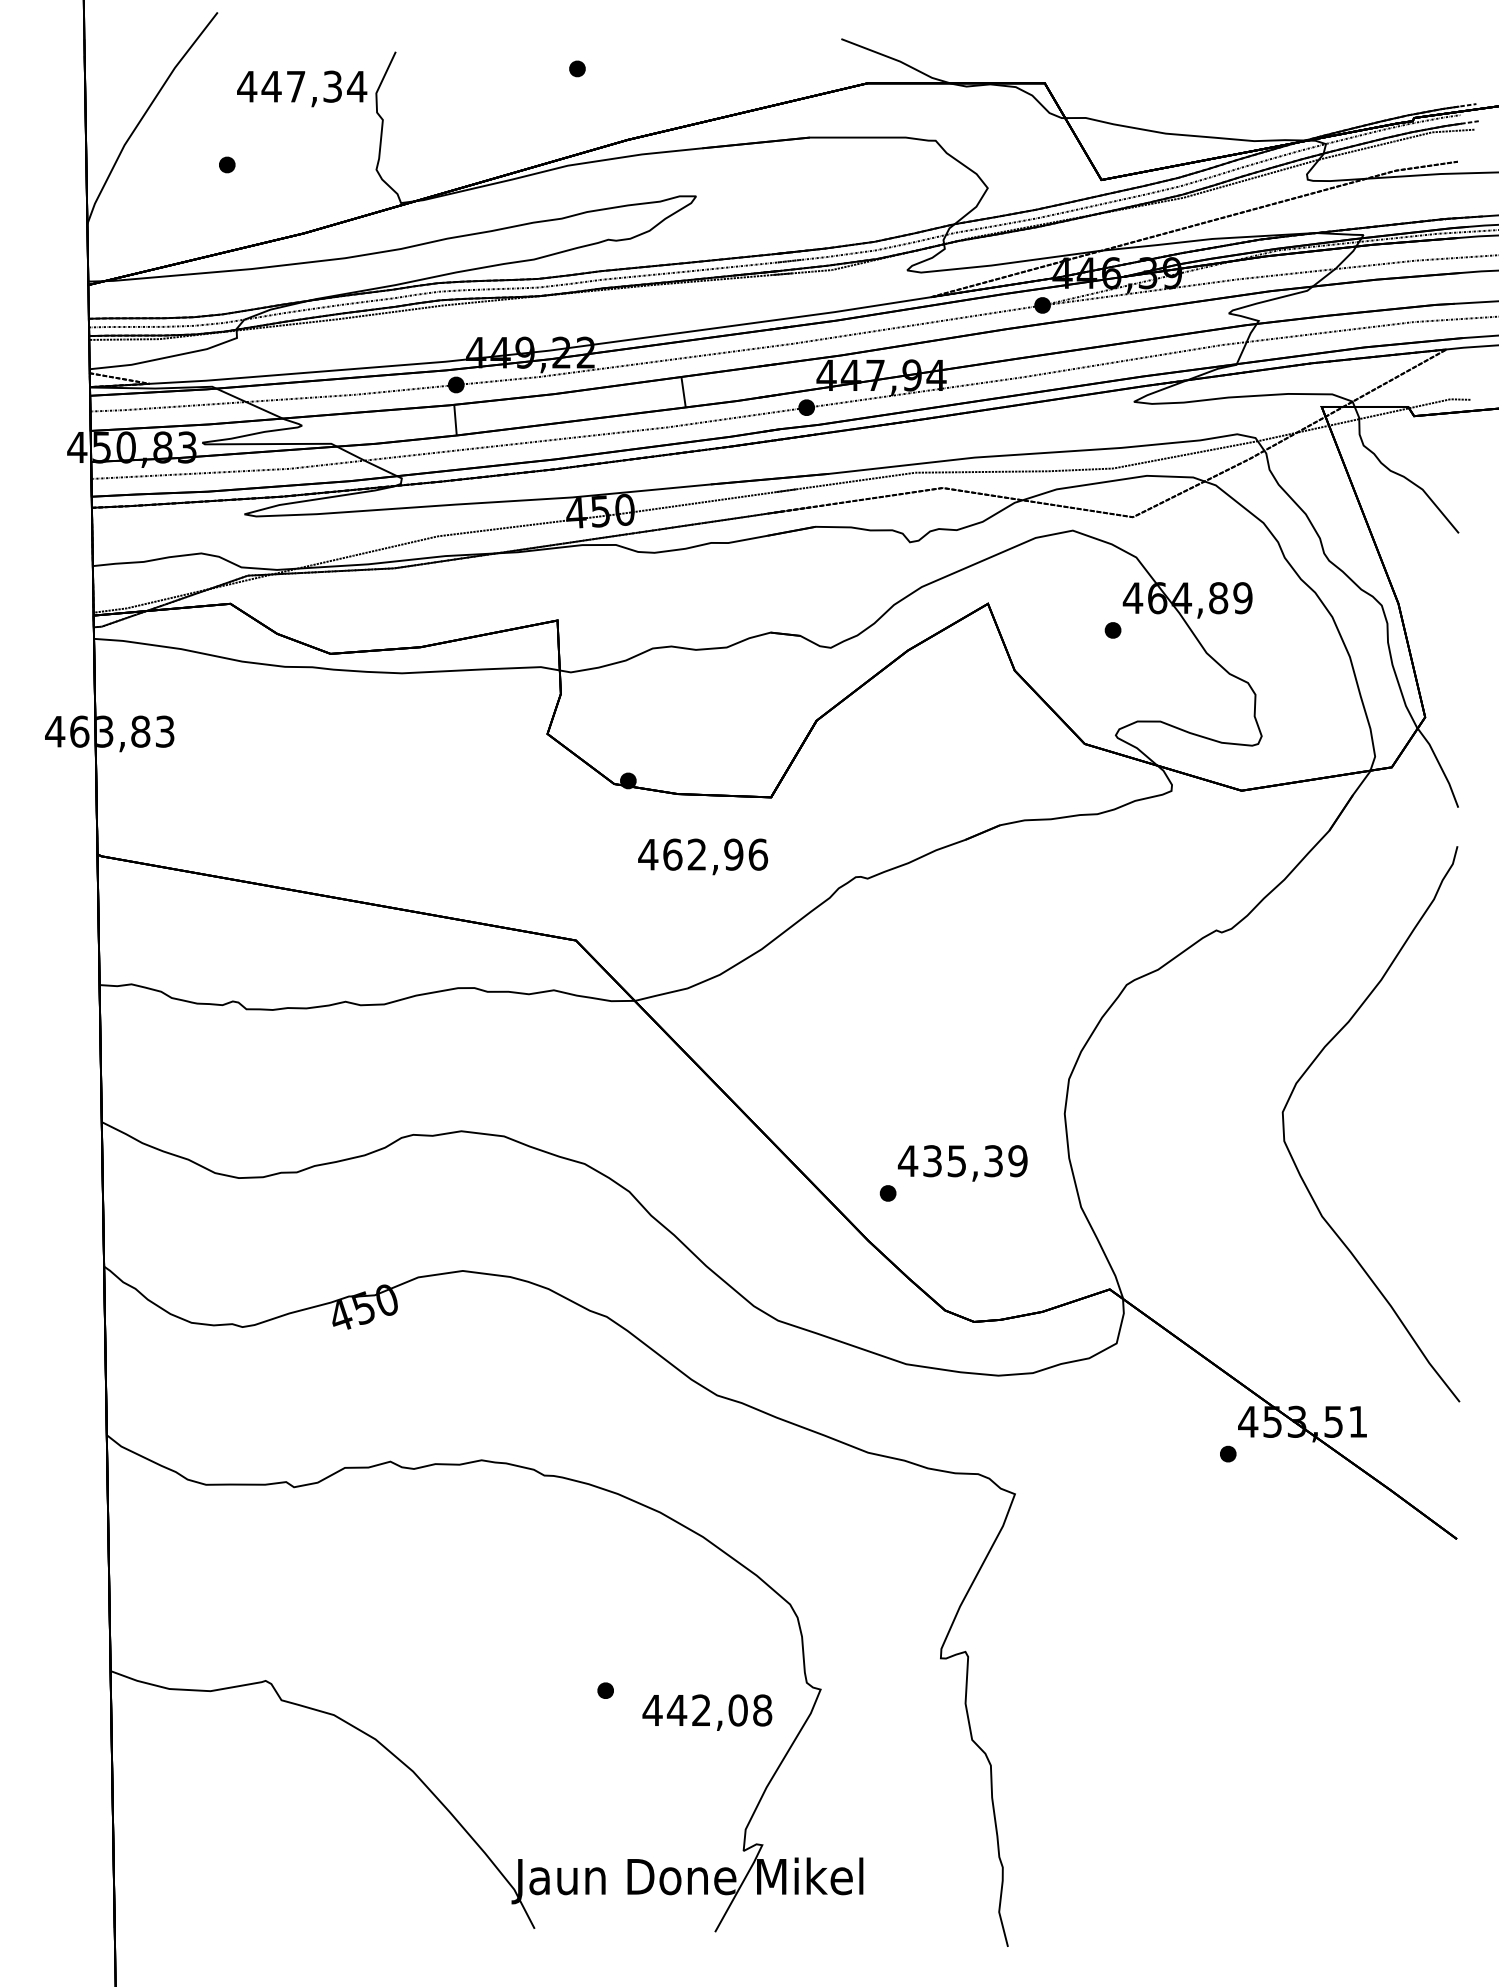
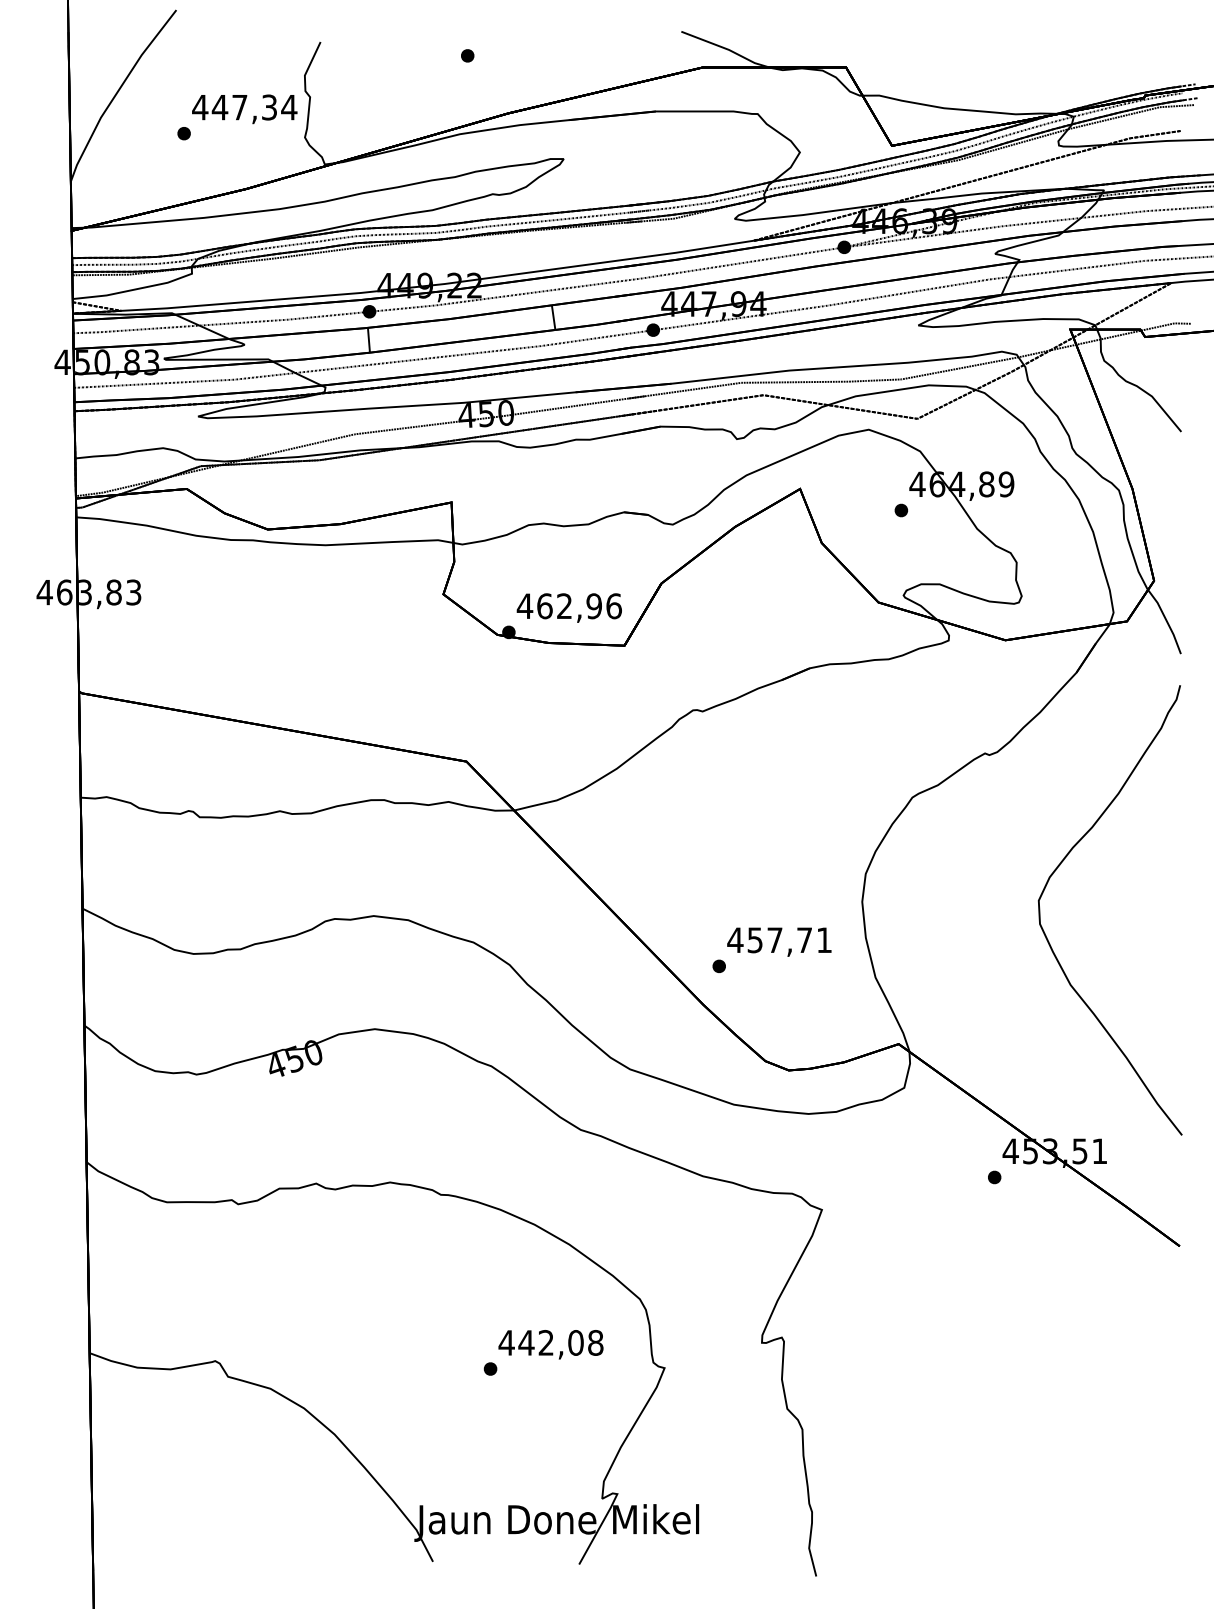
text: (302, 88) -> (245, 108), moved
text: (703, 856) -> (569, 607), moved
text: (975, 1161) -> (789, 940), 435,39 -> 457,71
text: (707, 1712) -> (551, 1344), moved

